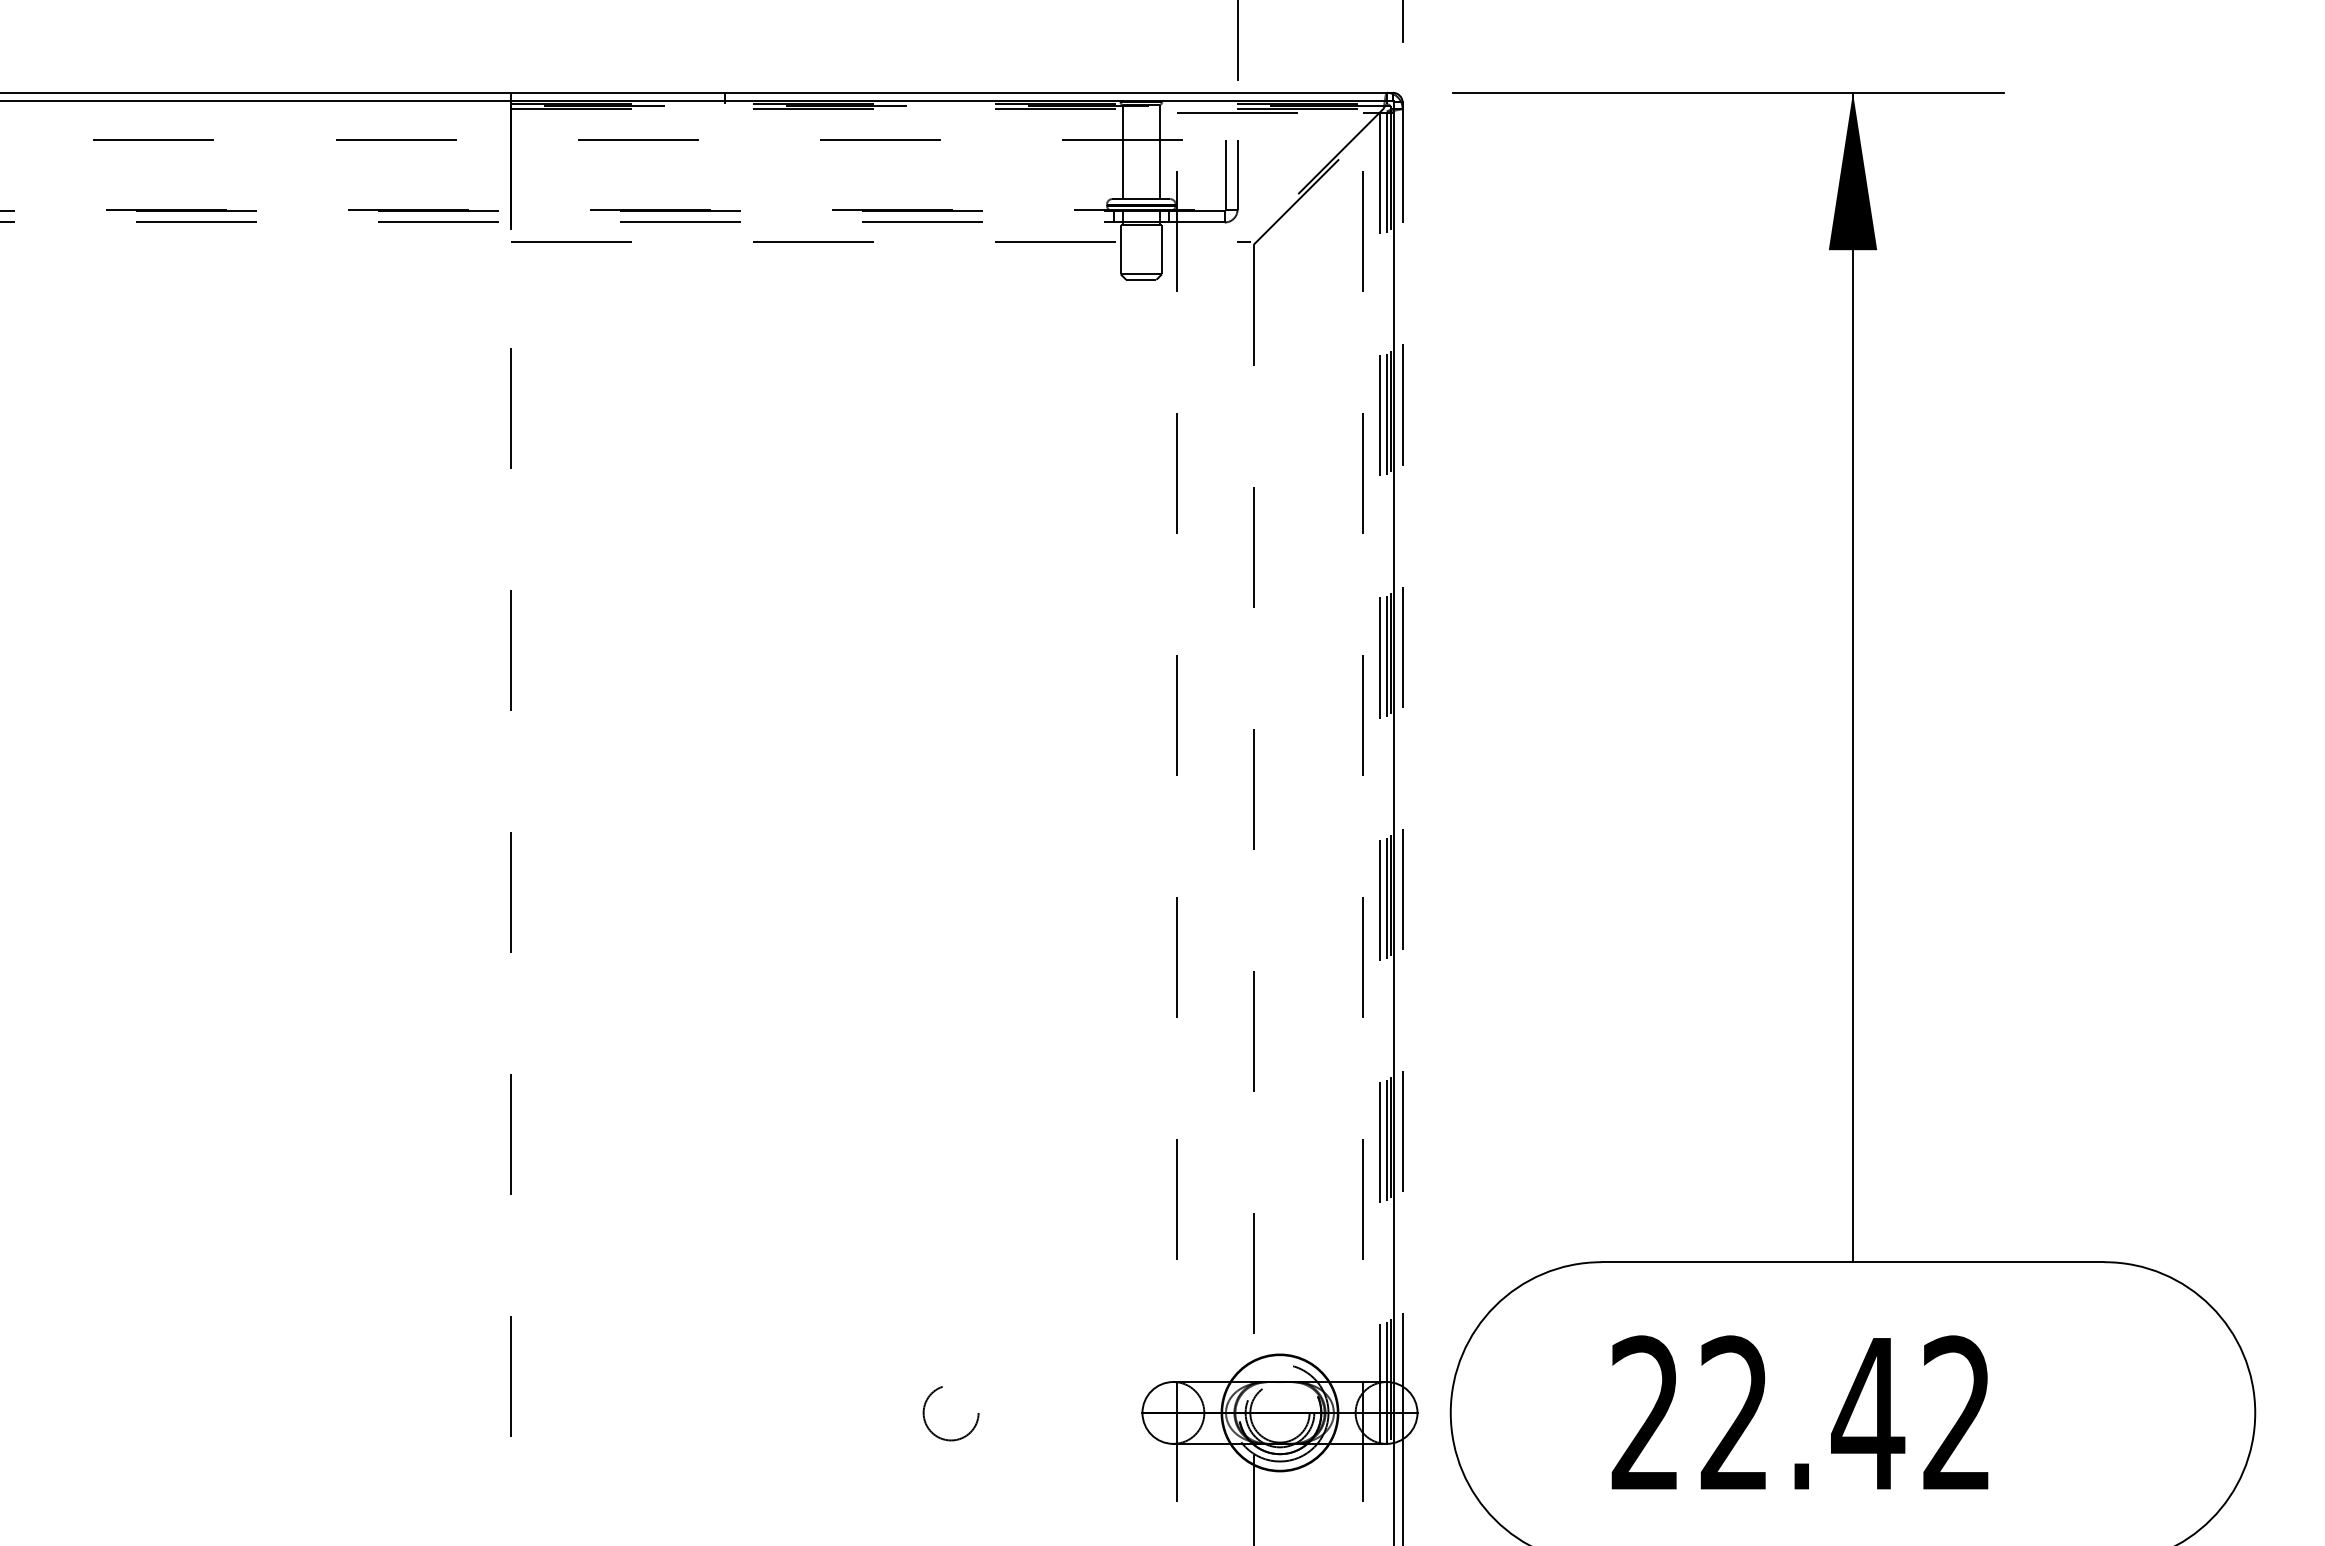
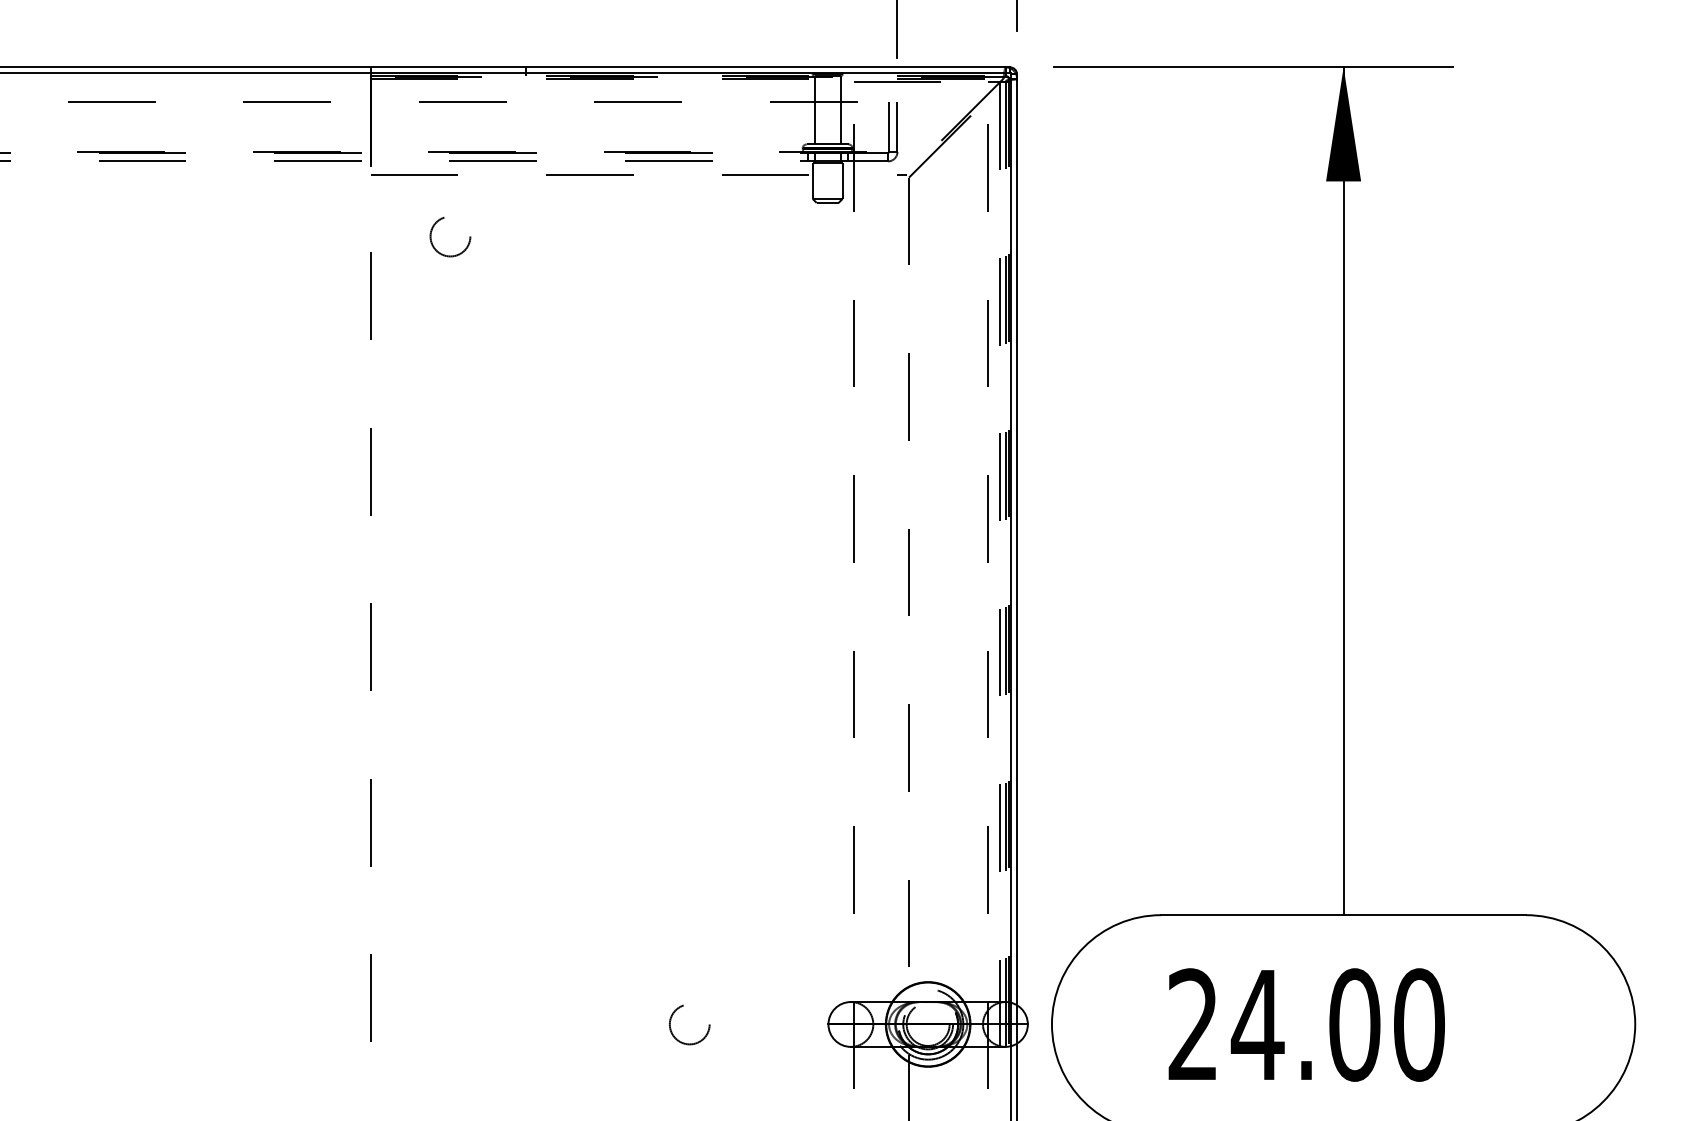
circle: (620, 326) -> (450, 236), added
line: (1402, 744) -> (1017, 539), dashed -> solid
text: (1844, 1413) -> (1337, 1024), 22.42 -> 24.00

